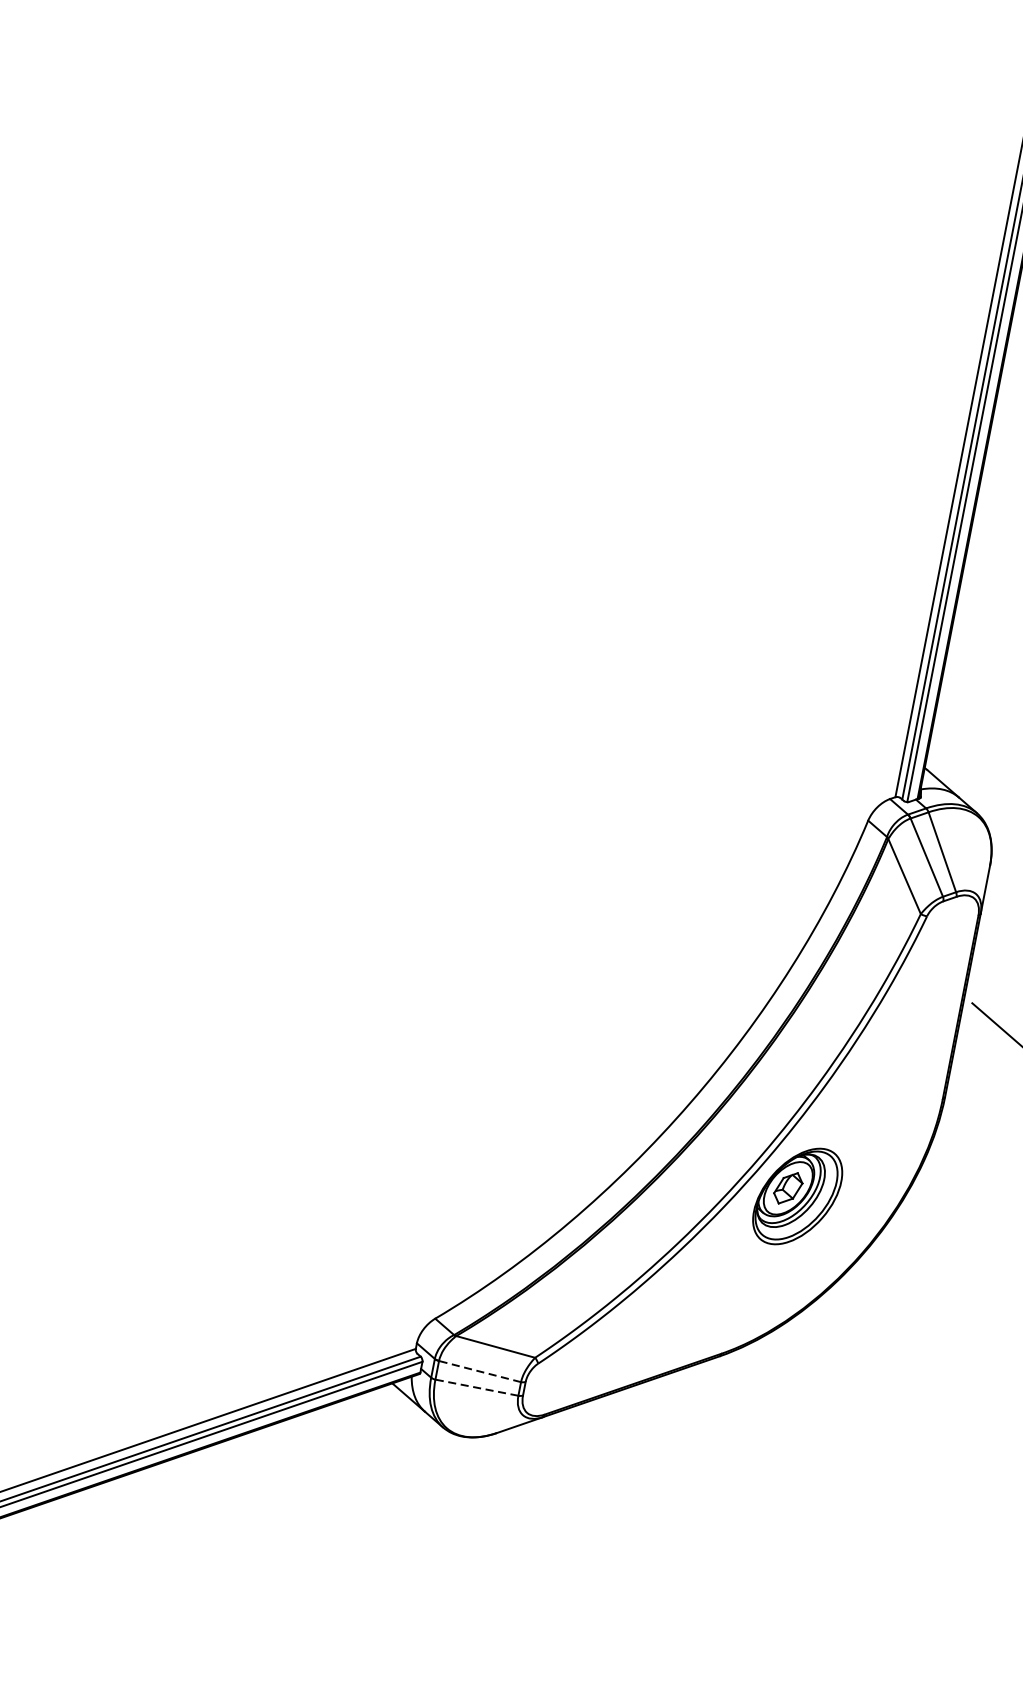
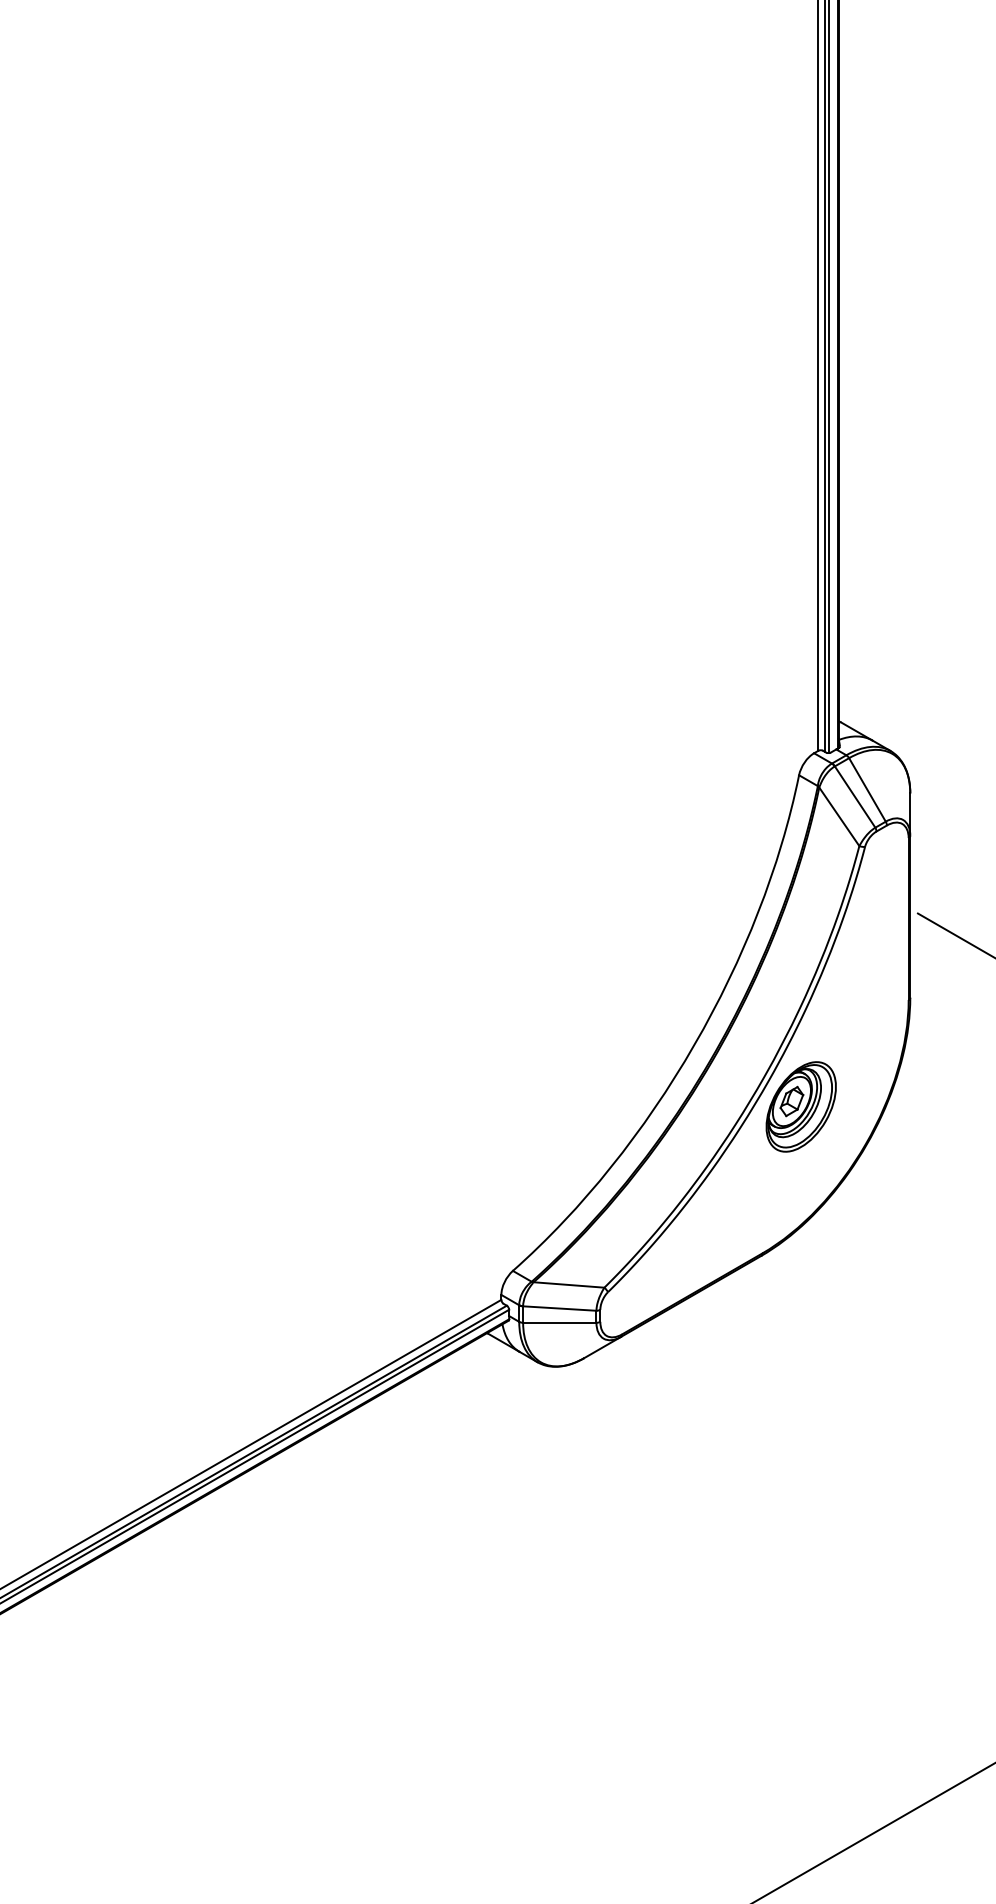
line: (479, 1371) -> (559, 1308), dashed -> solid
line: (476, 1387) -> (559, 1322), dashed -> solid

